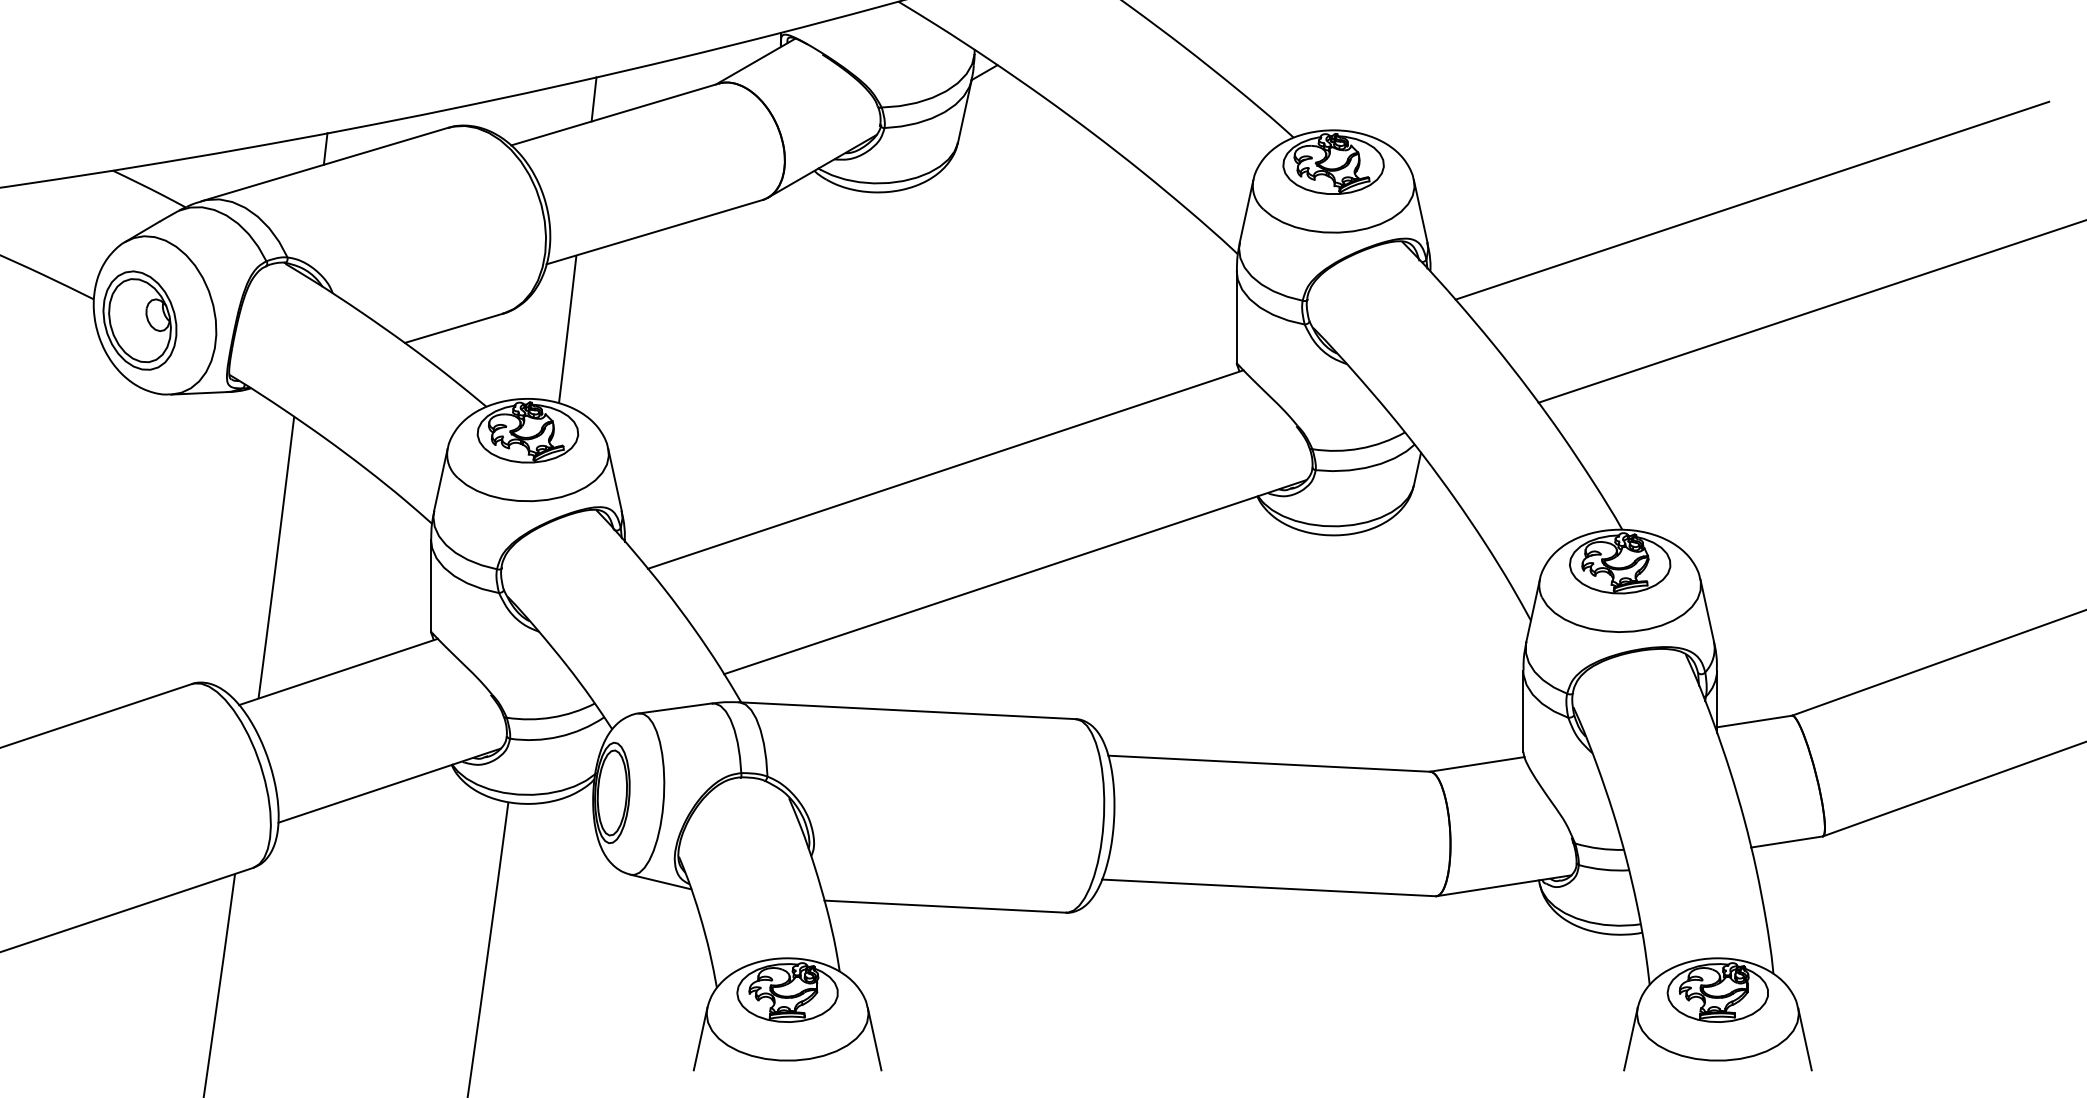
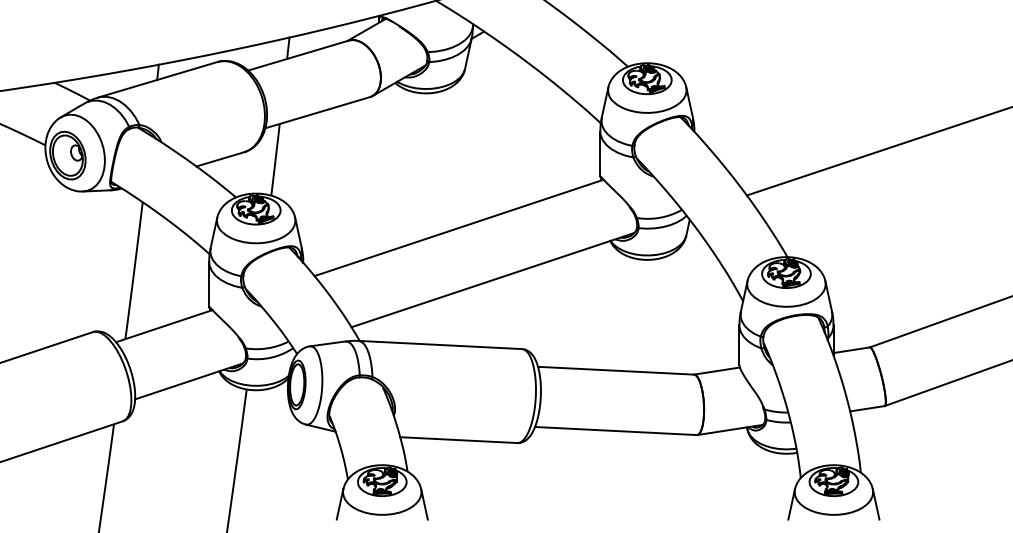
line: (1752, 200) -> (850, 97), removed

